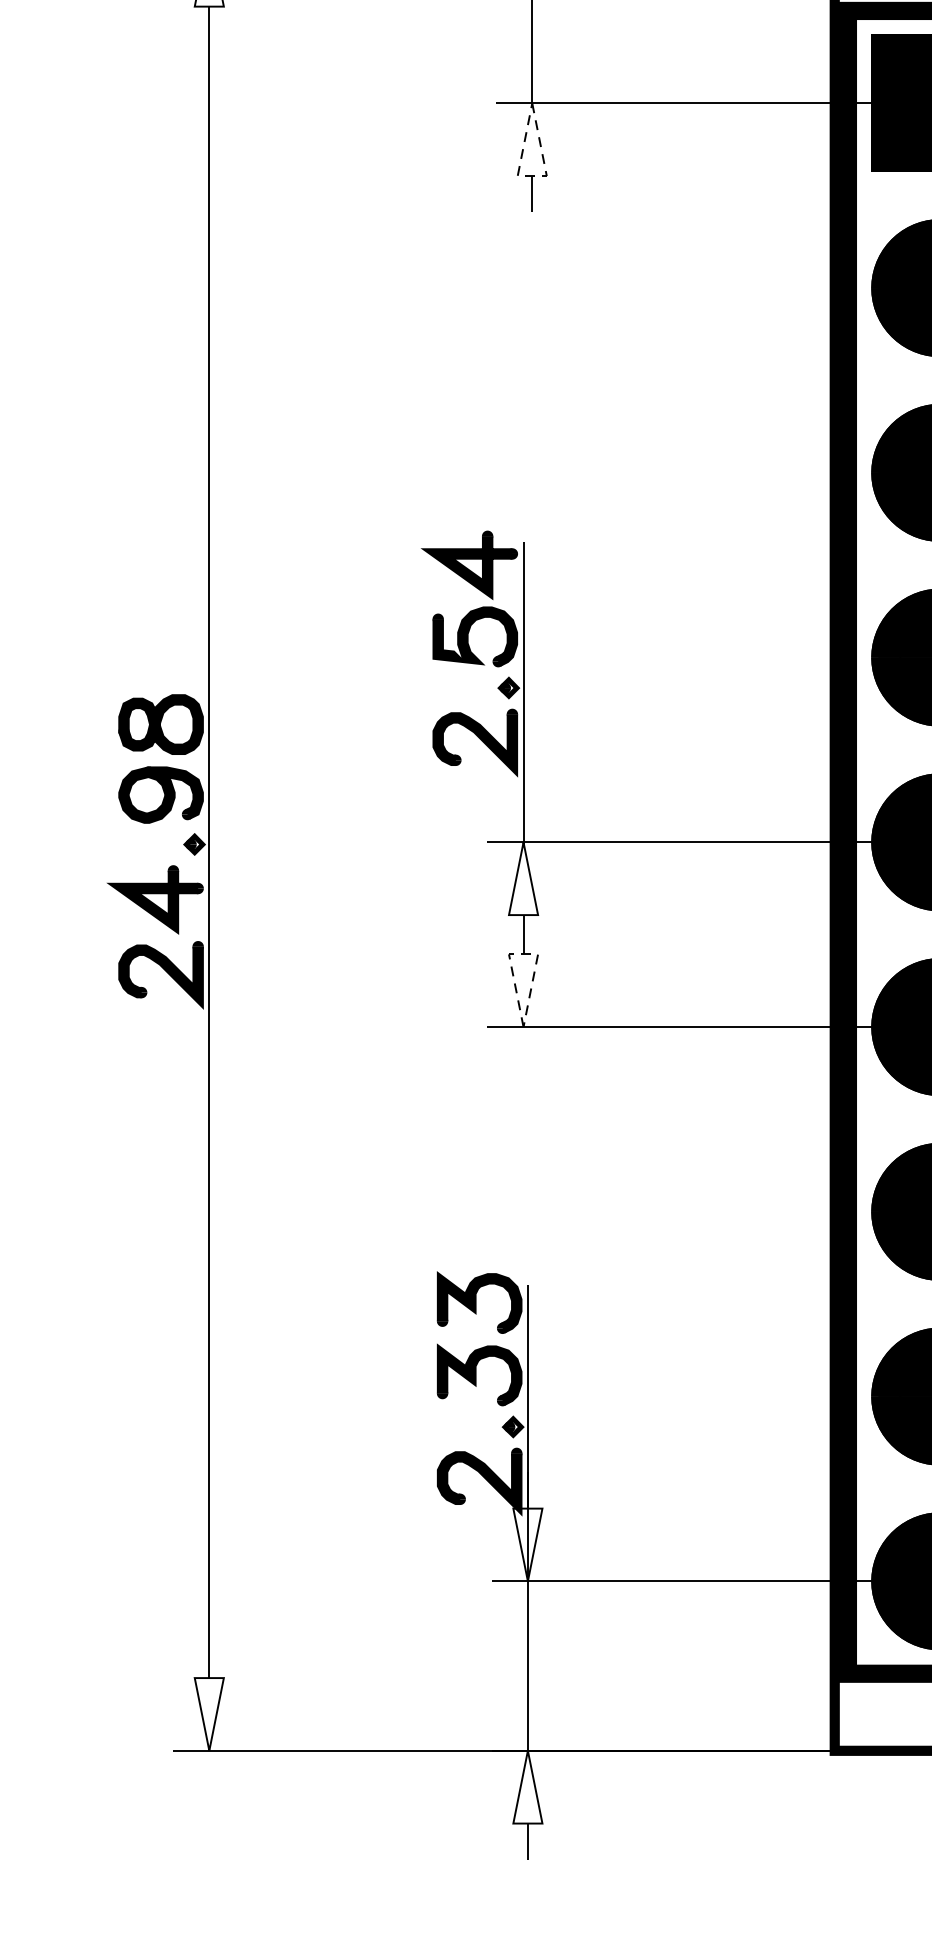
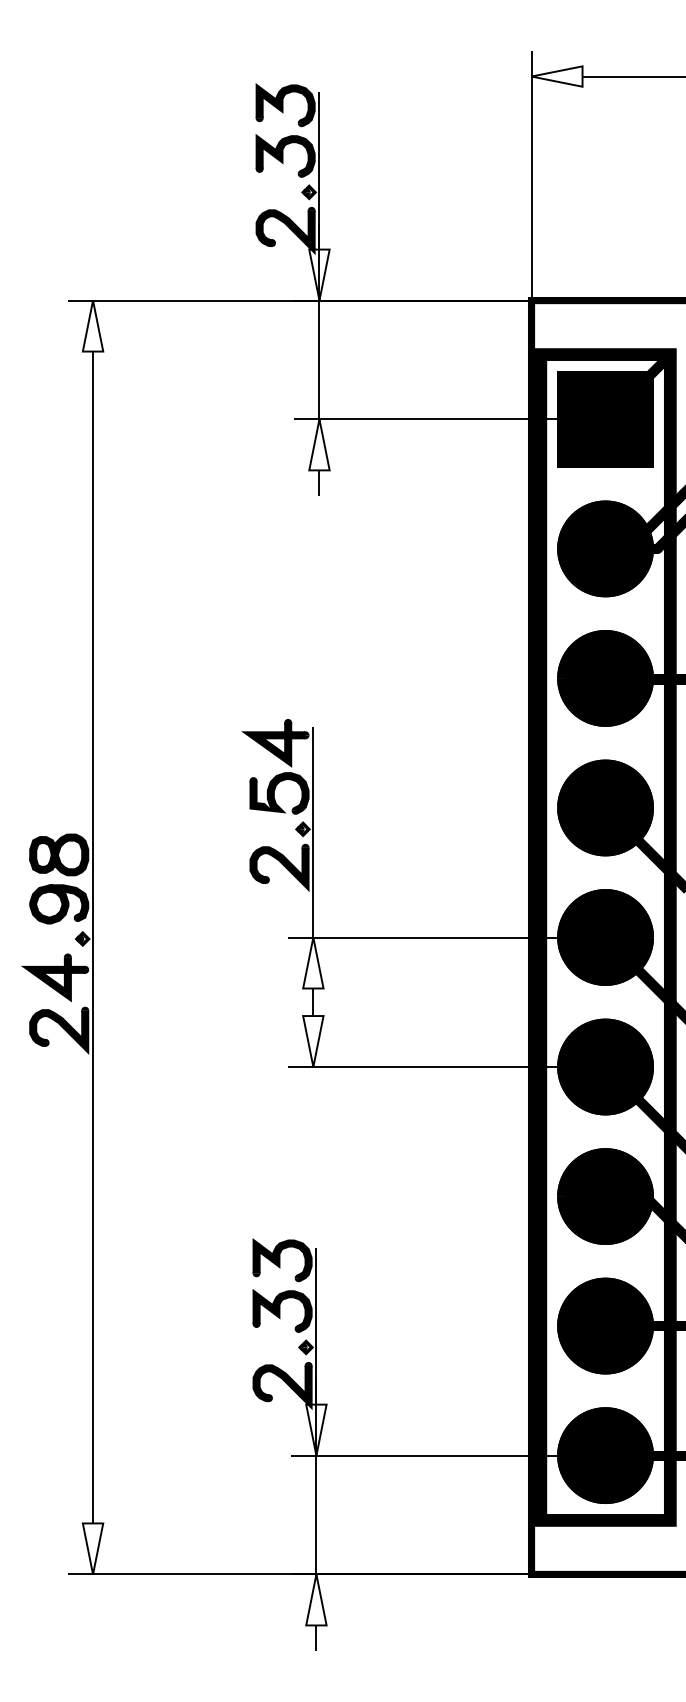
line: (530, 176) -> (318, 470), dashed -> solid
line: (523, 955) -> (313, 1016), dashed -> solid

